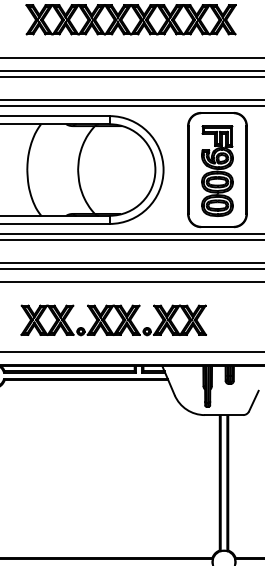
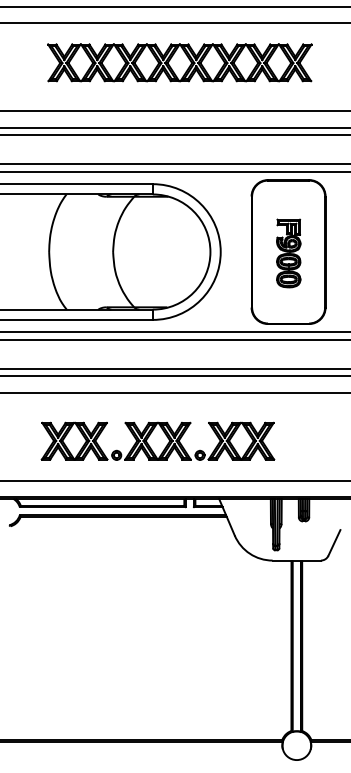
part: (217, 171) -> (288, 253), size x0.6

